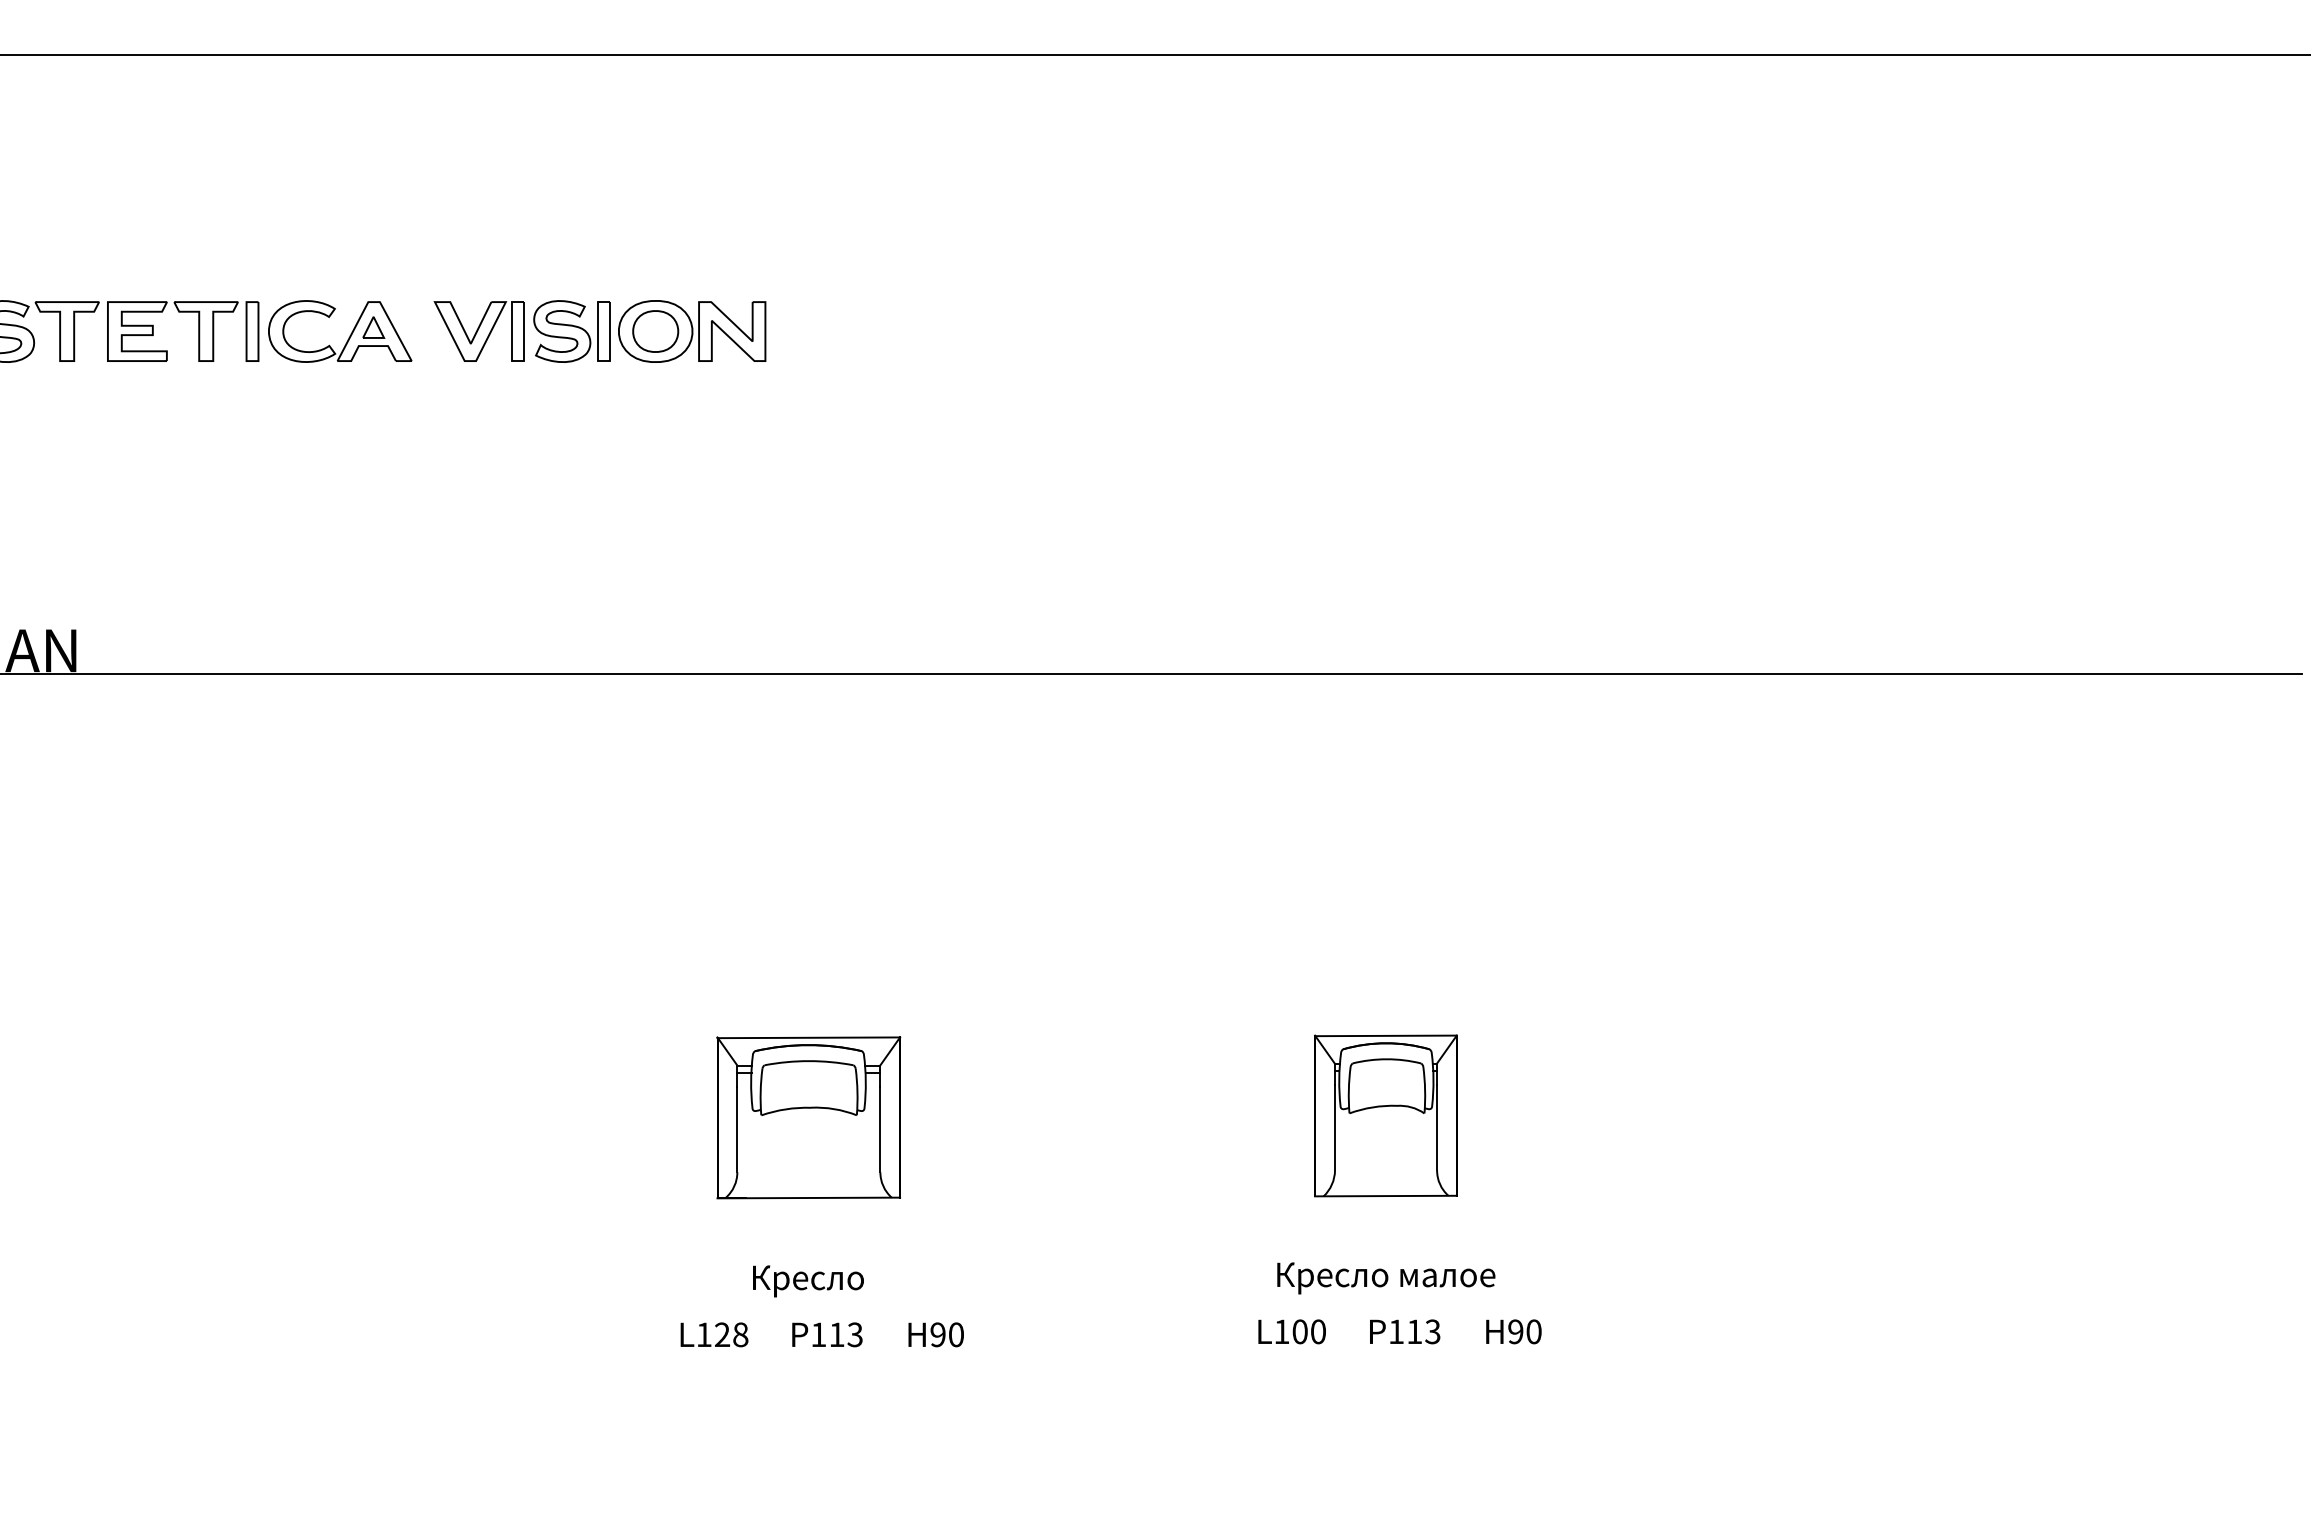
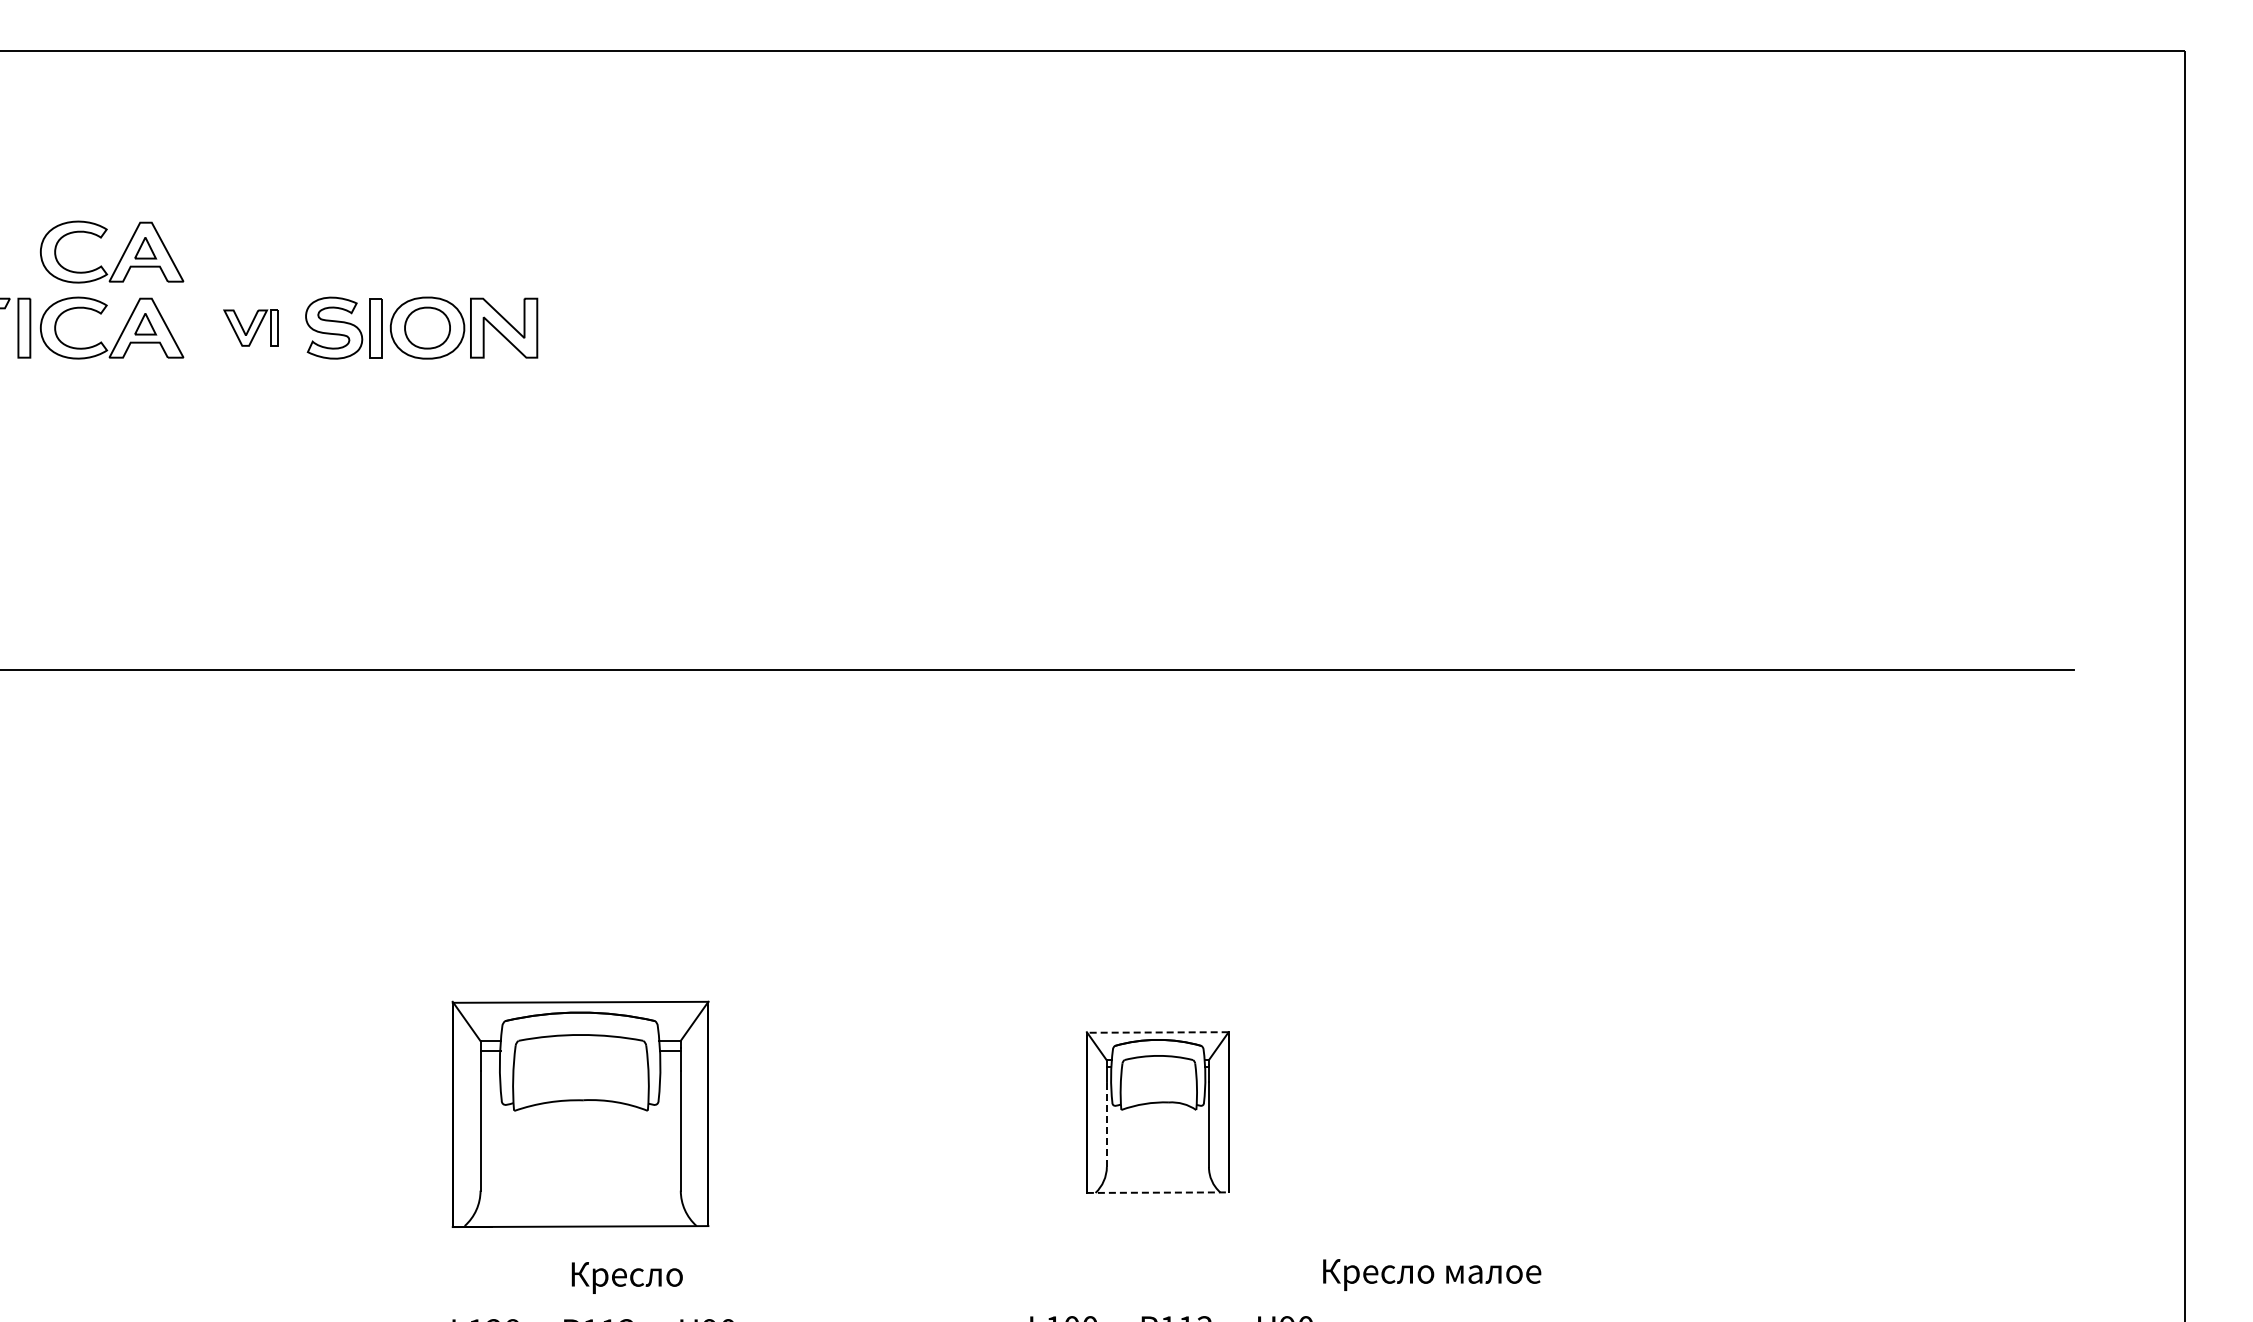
part: (349, 259) -> (121, 256), added
part: (478, 331) -> (250, 328), size x0.6
line: (1385, 1035) -> (1157, 1032), solid -> dashed
part: (808, 1117) -> (580, 1114), size x1.4
line: (1334, 1127) -> (1106, 1124), solid -> dashed
line: (1385, 1196) -> (1157, 1193), solid -> dashed
text: (1386, 1278) -> (1432, 1275), moved
text: (808, 1281) -> (627, 1278), moved

